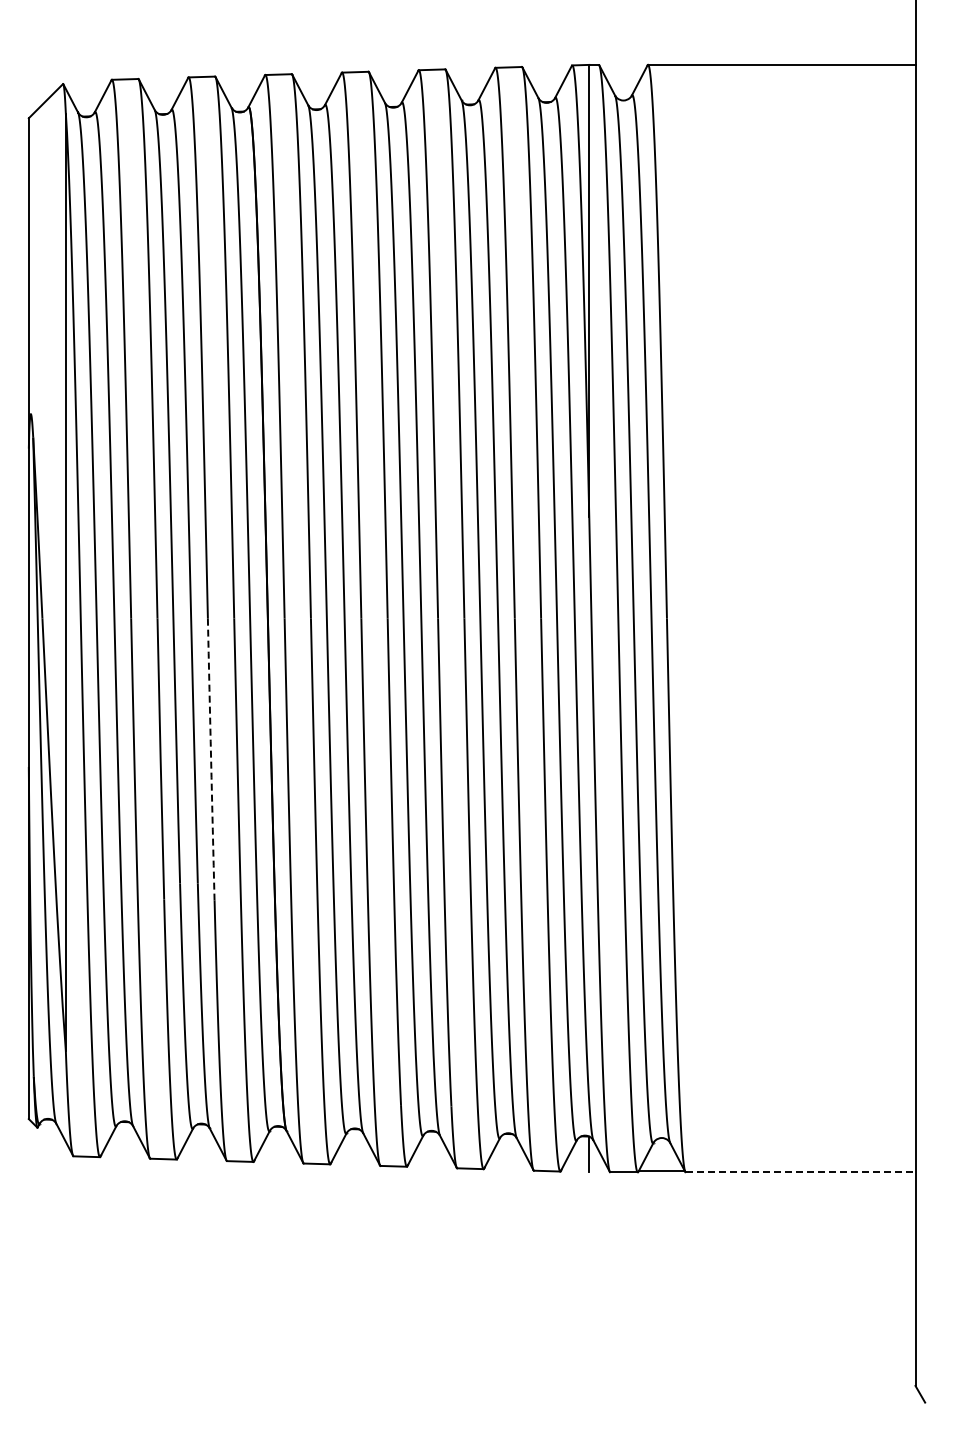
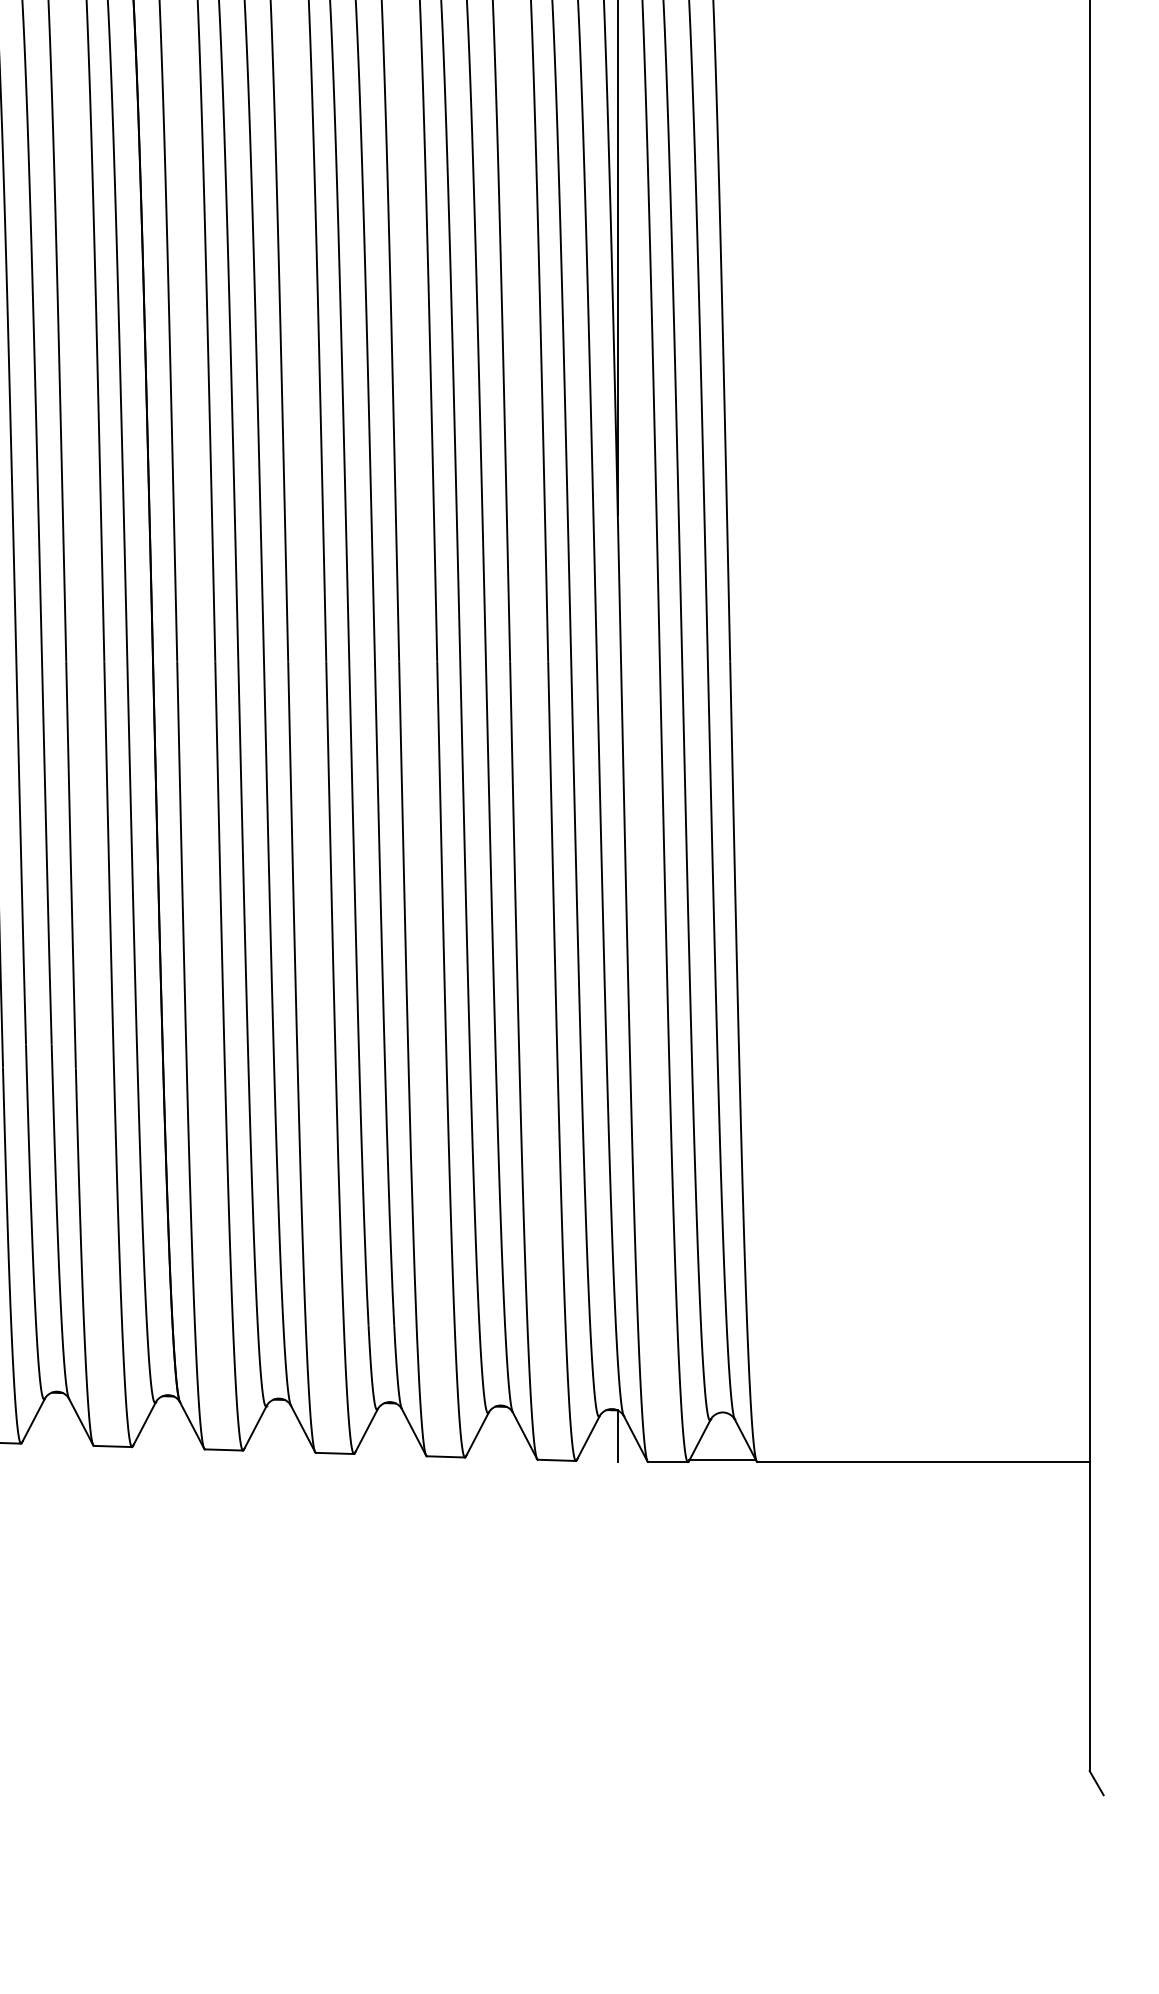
arc: (211, 759) -> (71, 865), dashed -> solid
line: (800, 1172) -> (923, 1462), dashed -> solid

